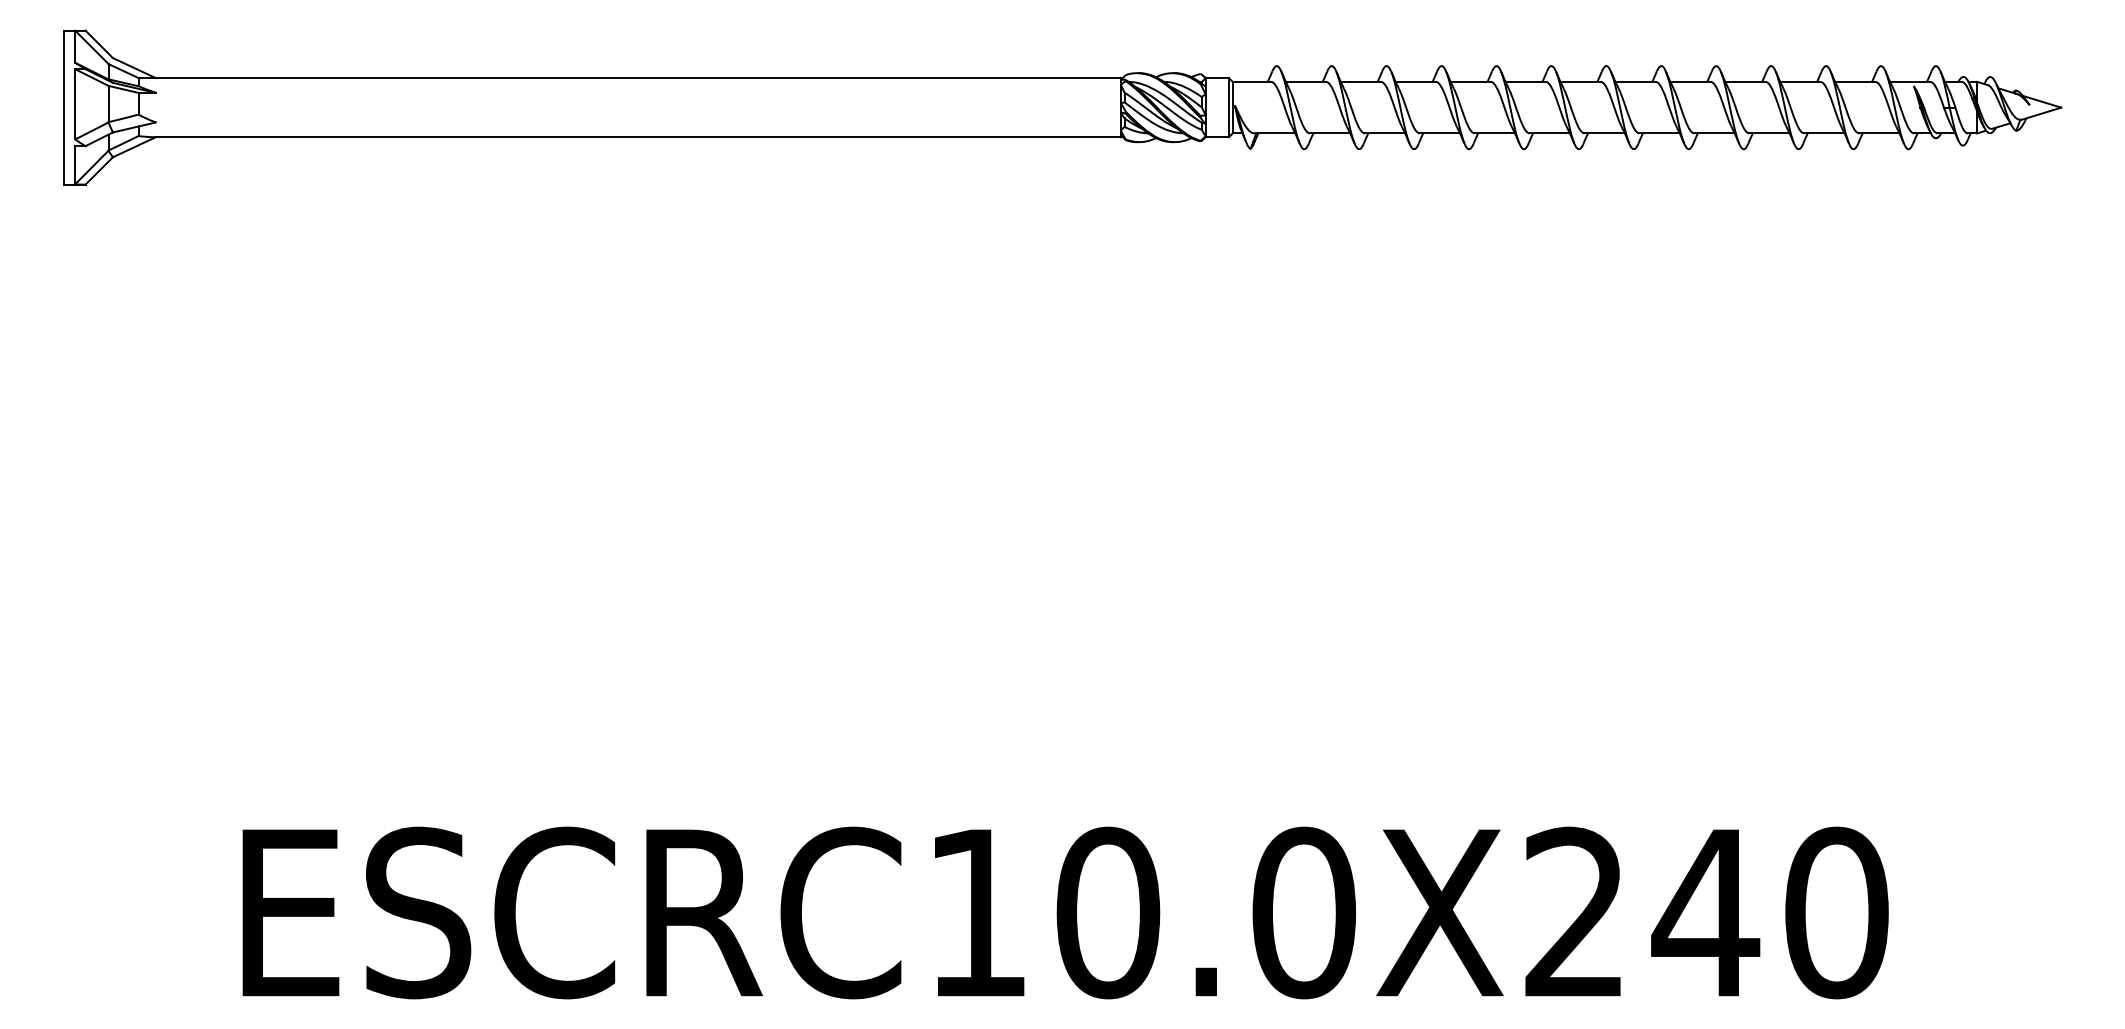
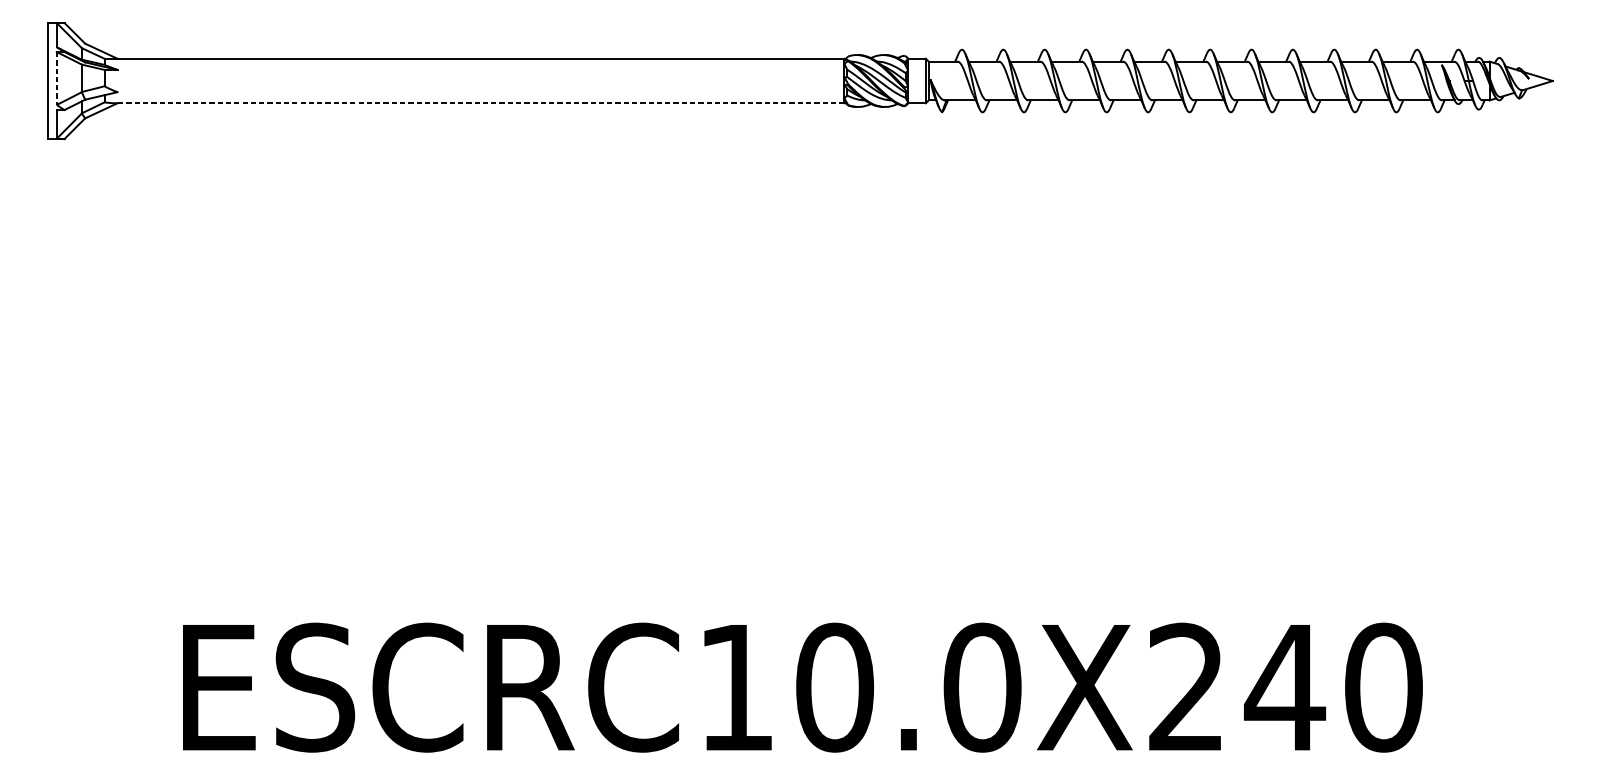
line: (75, 104) -> (56, 78), solid -> dashed
line: (637, 137) -> (480, 103), solid -> dashed

